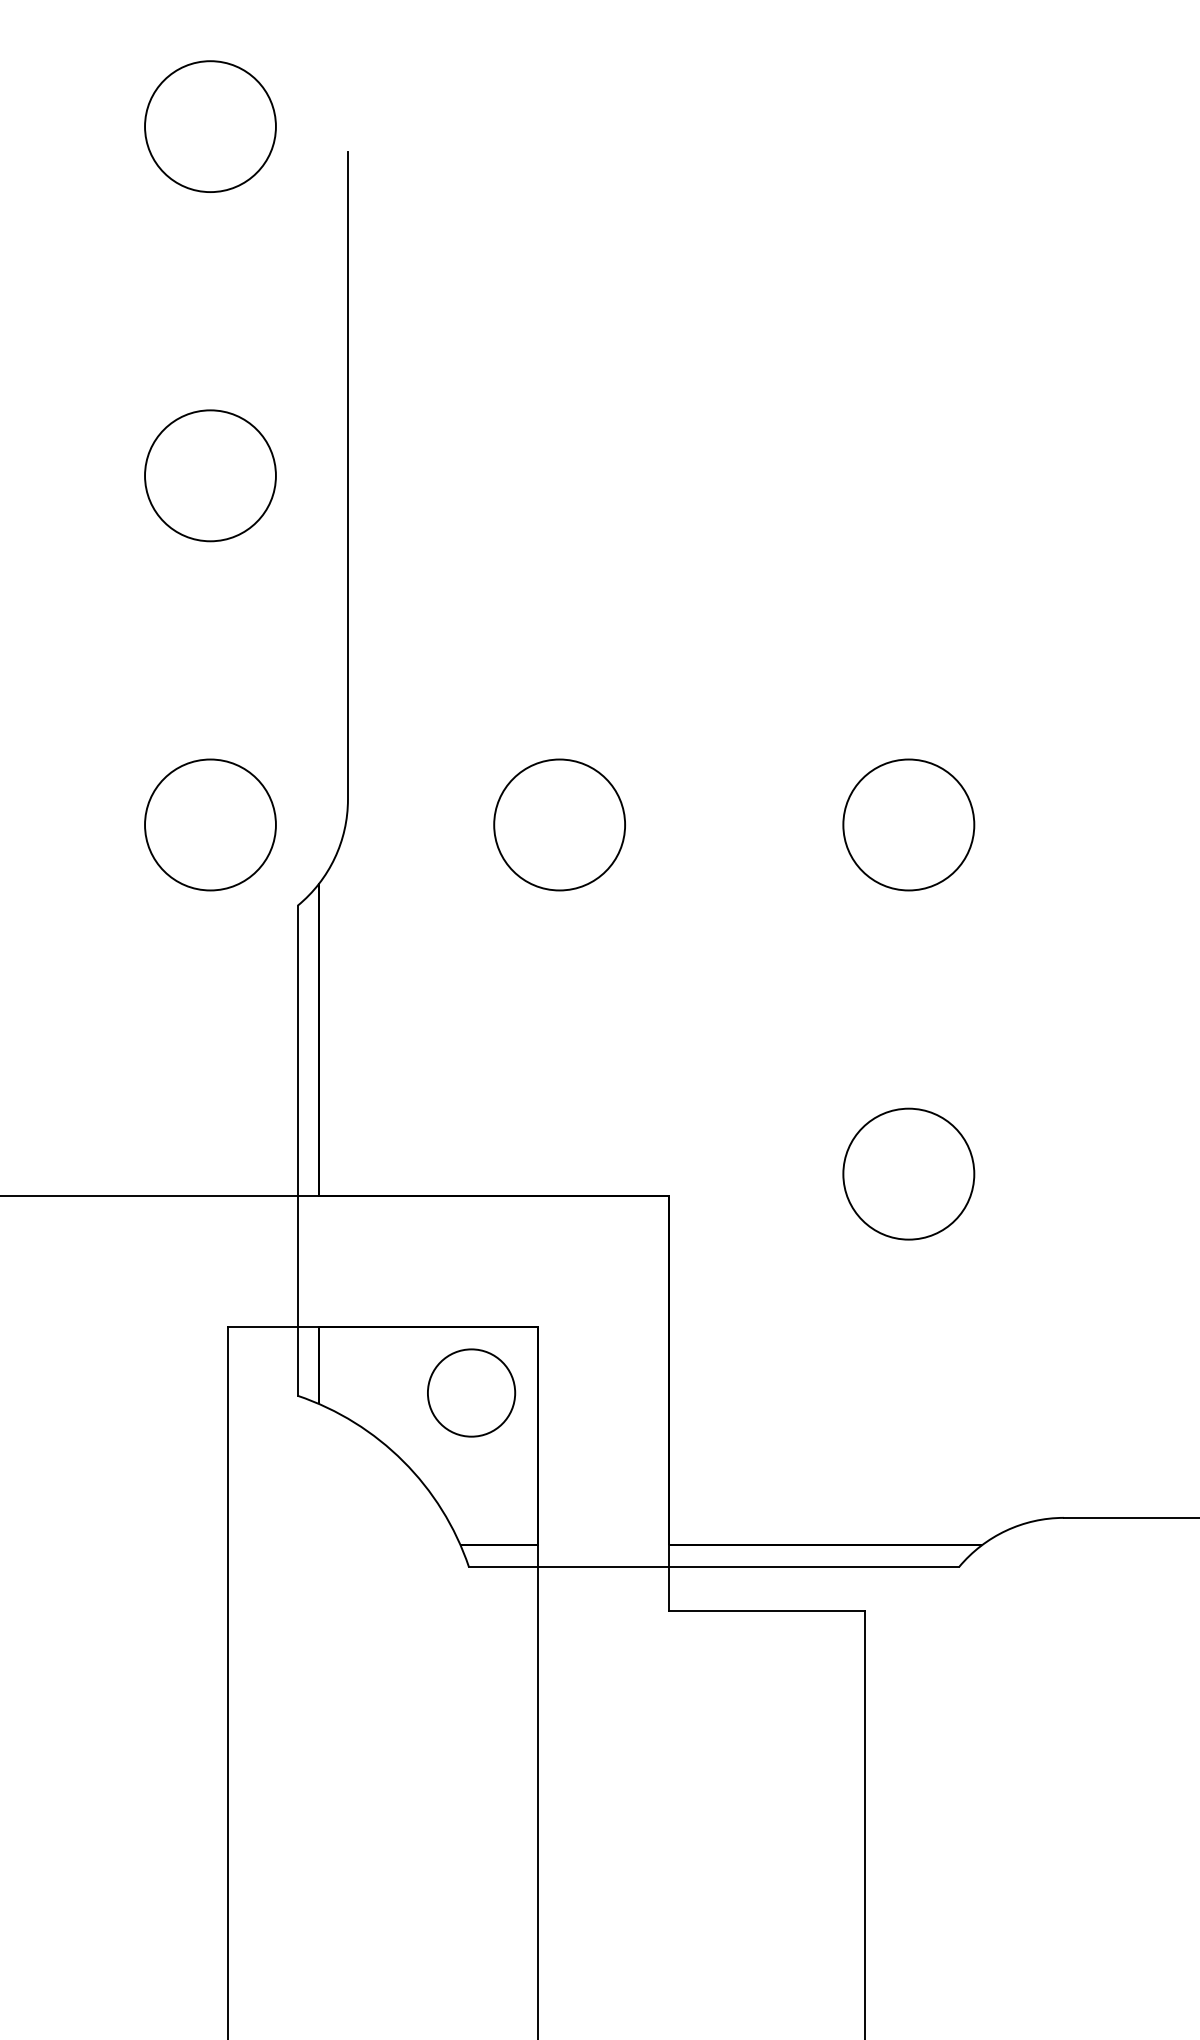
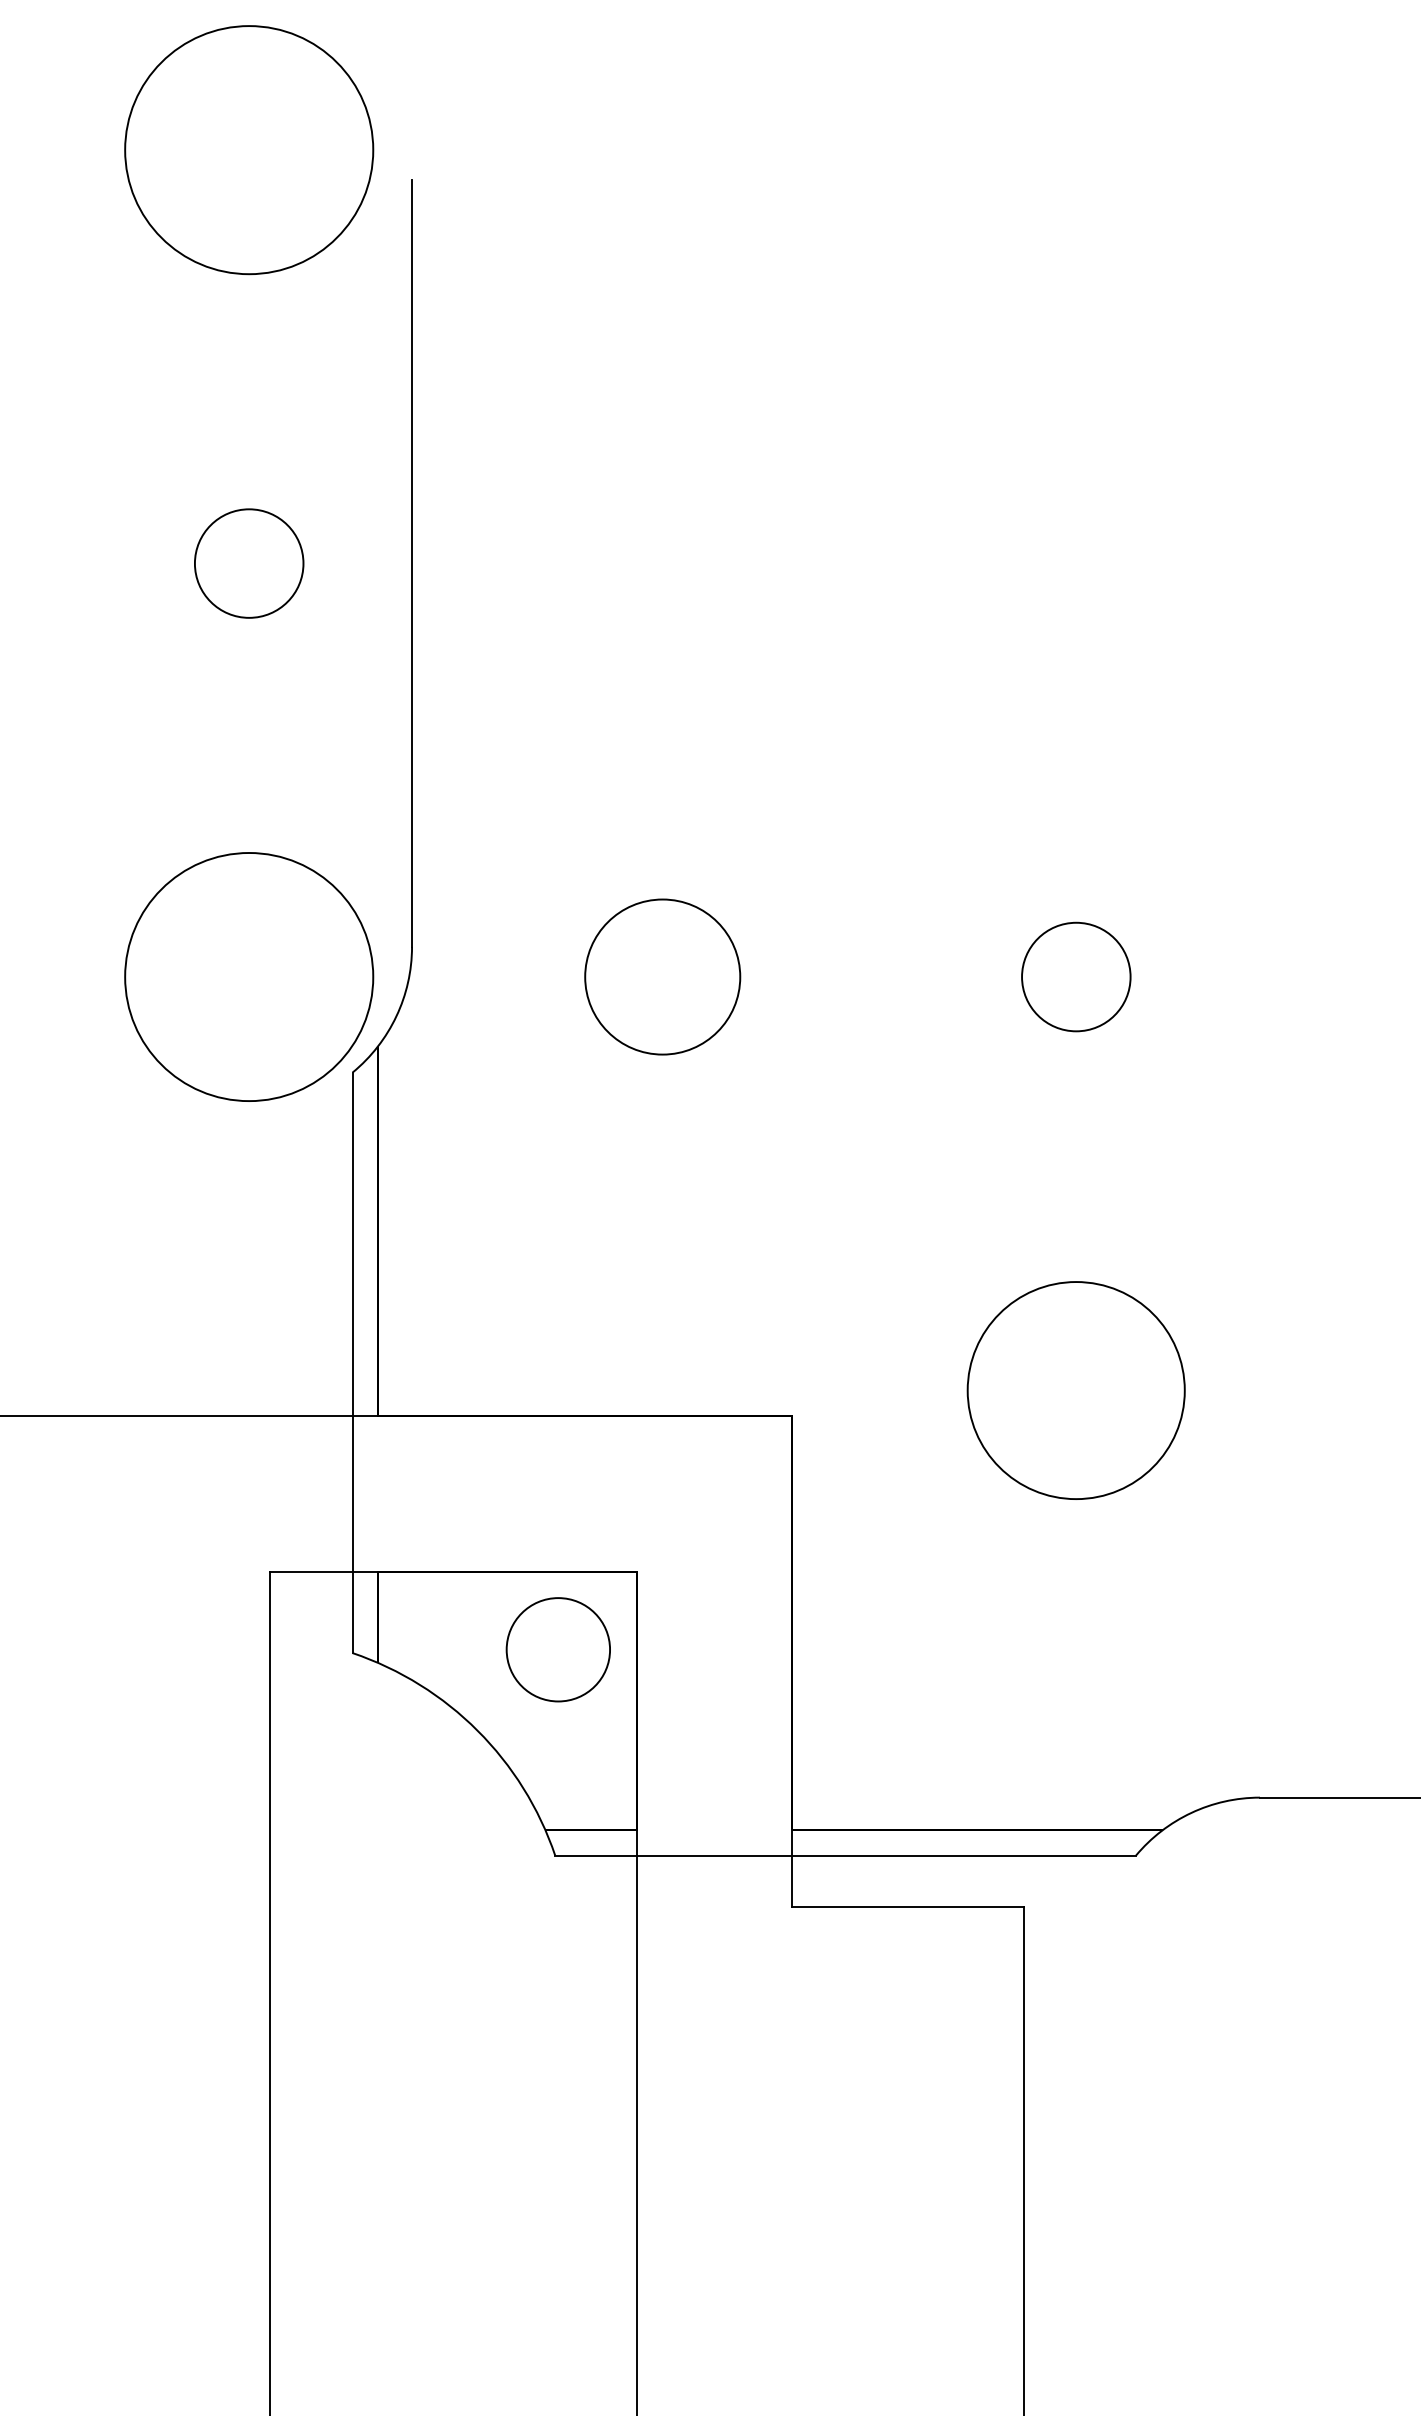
circle: (210, 126) -> (249, 149), size x1.6
circle: (210, 475) -> (249, 563), size x0.7
circle: (210, 824) -> (249, 976), size x1.6
circle: (908, 824) -> (1075, 976), size x0.7
circle: (908, 1173) -> (1075, 1389), size x1.4

